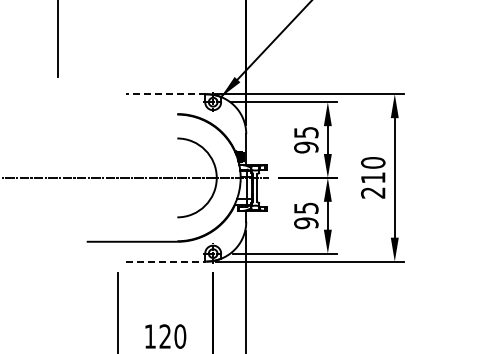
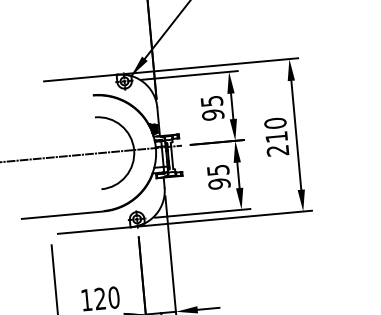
line: (165, 94) -> (80, 78), dashed -> solid
line: (166, 261) -> (95, 230), dashed -> solid

